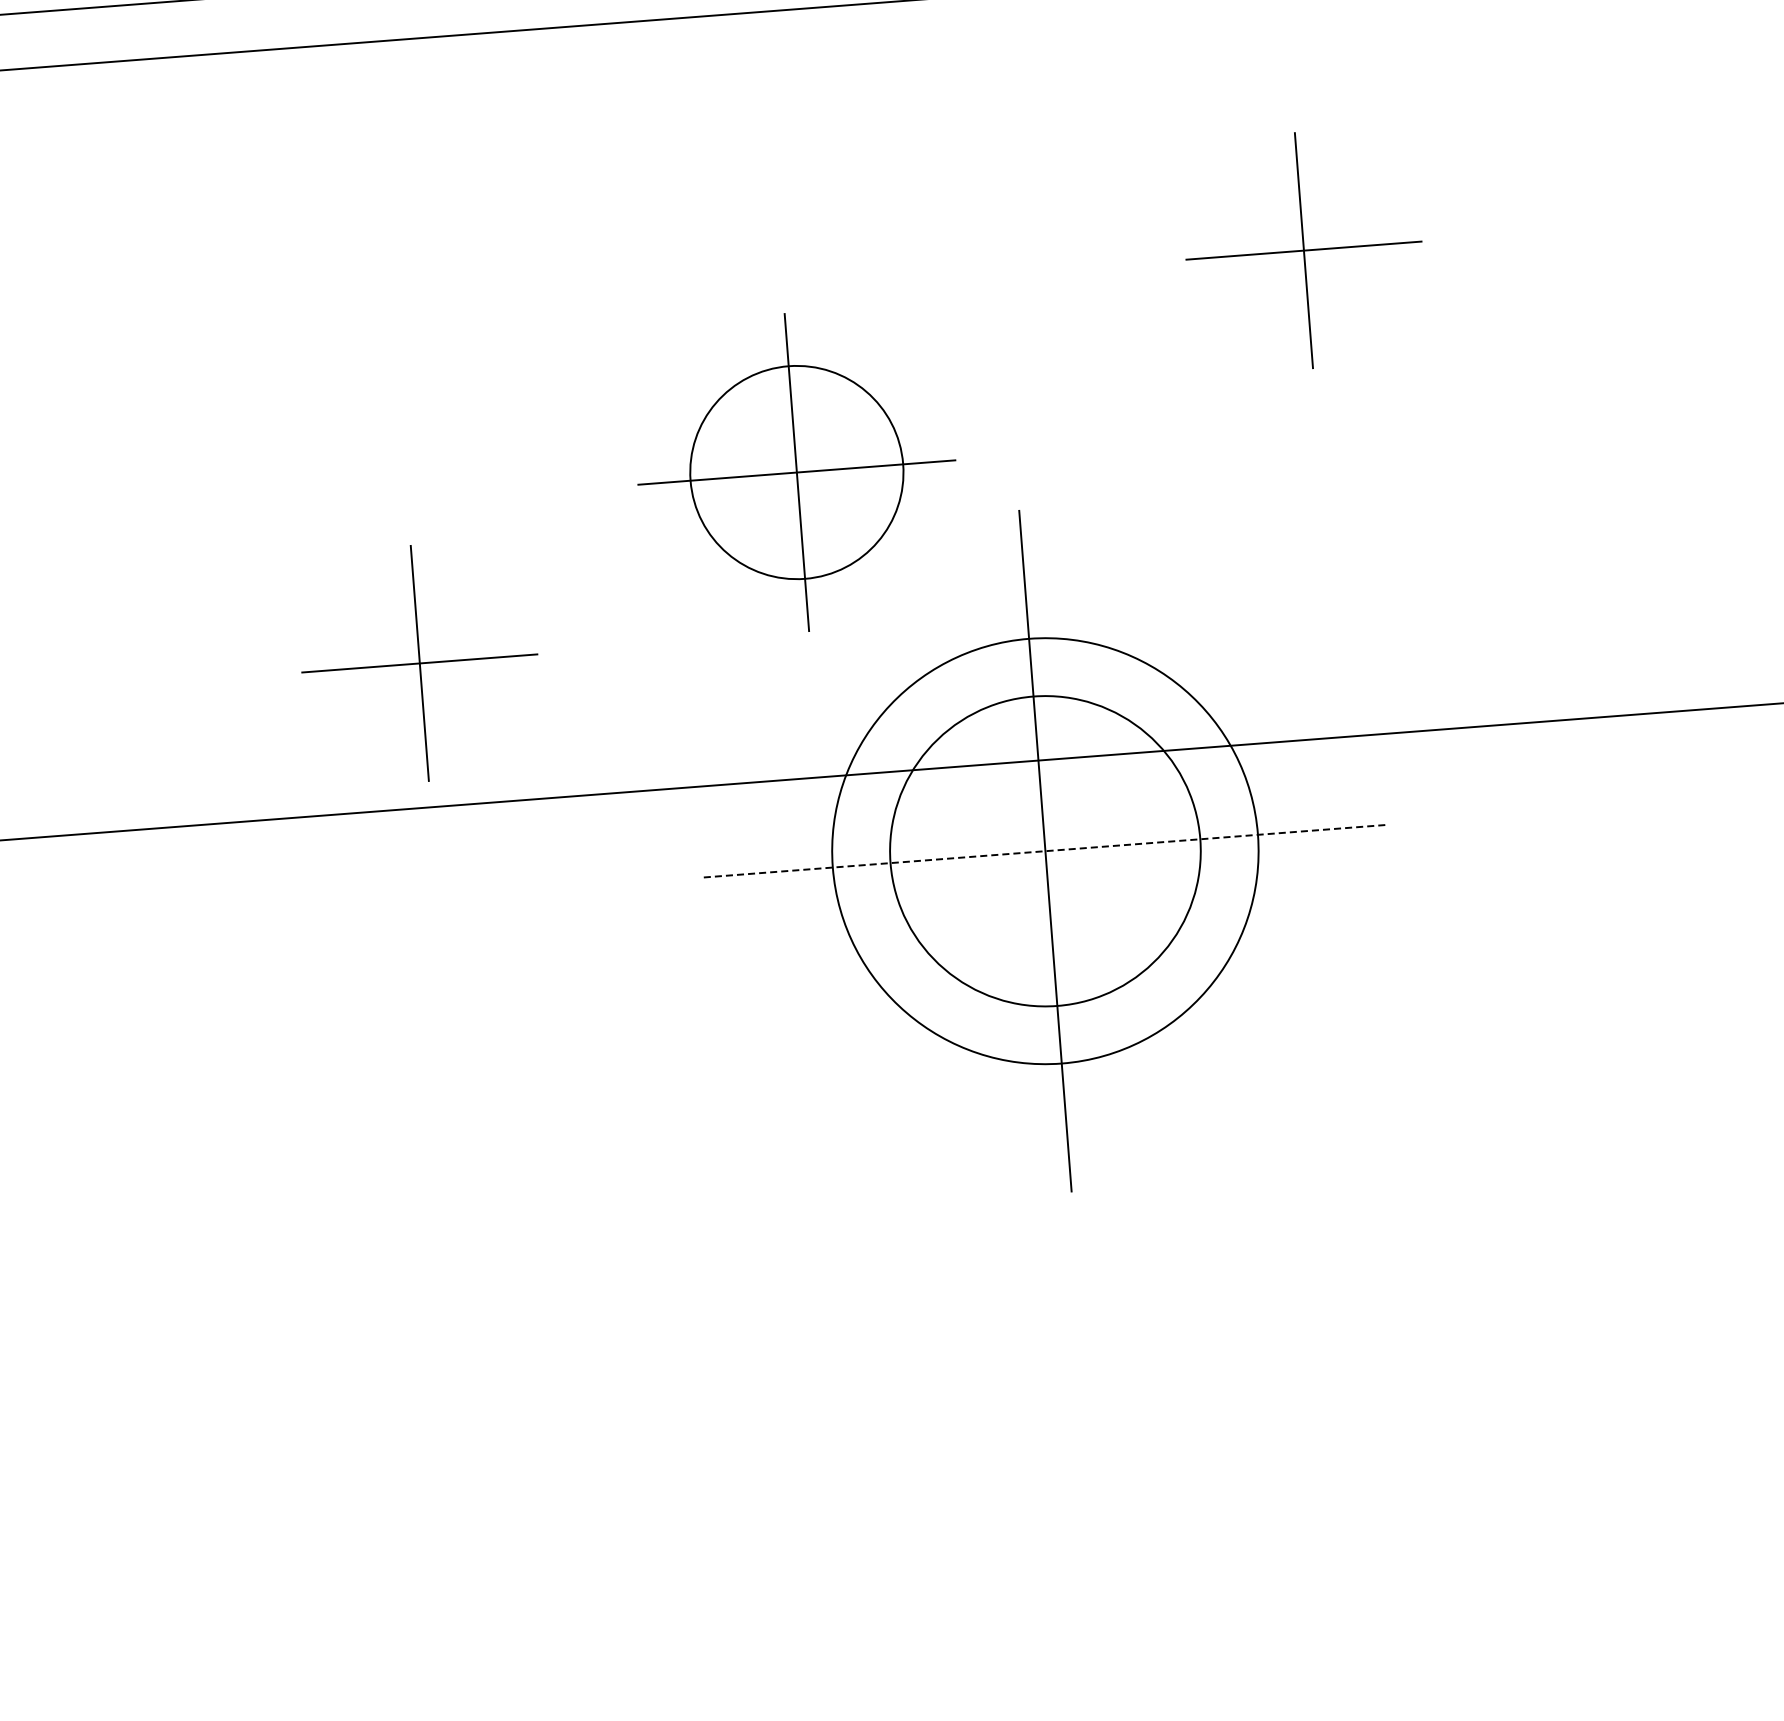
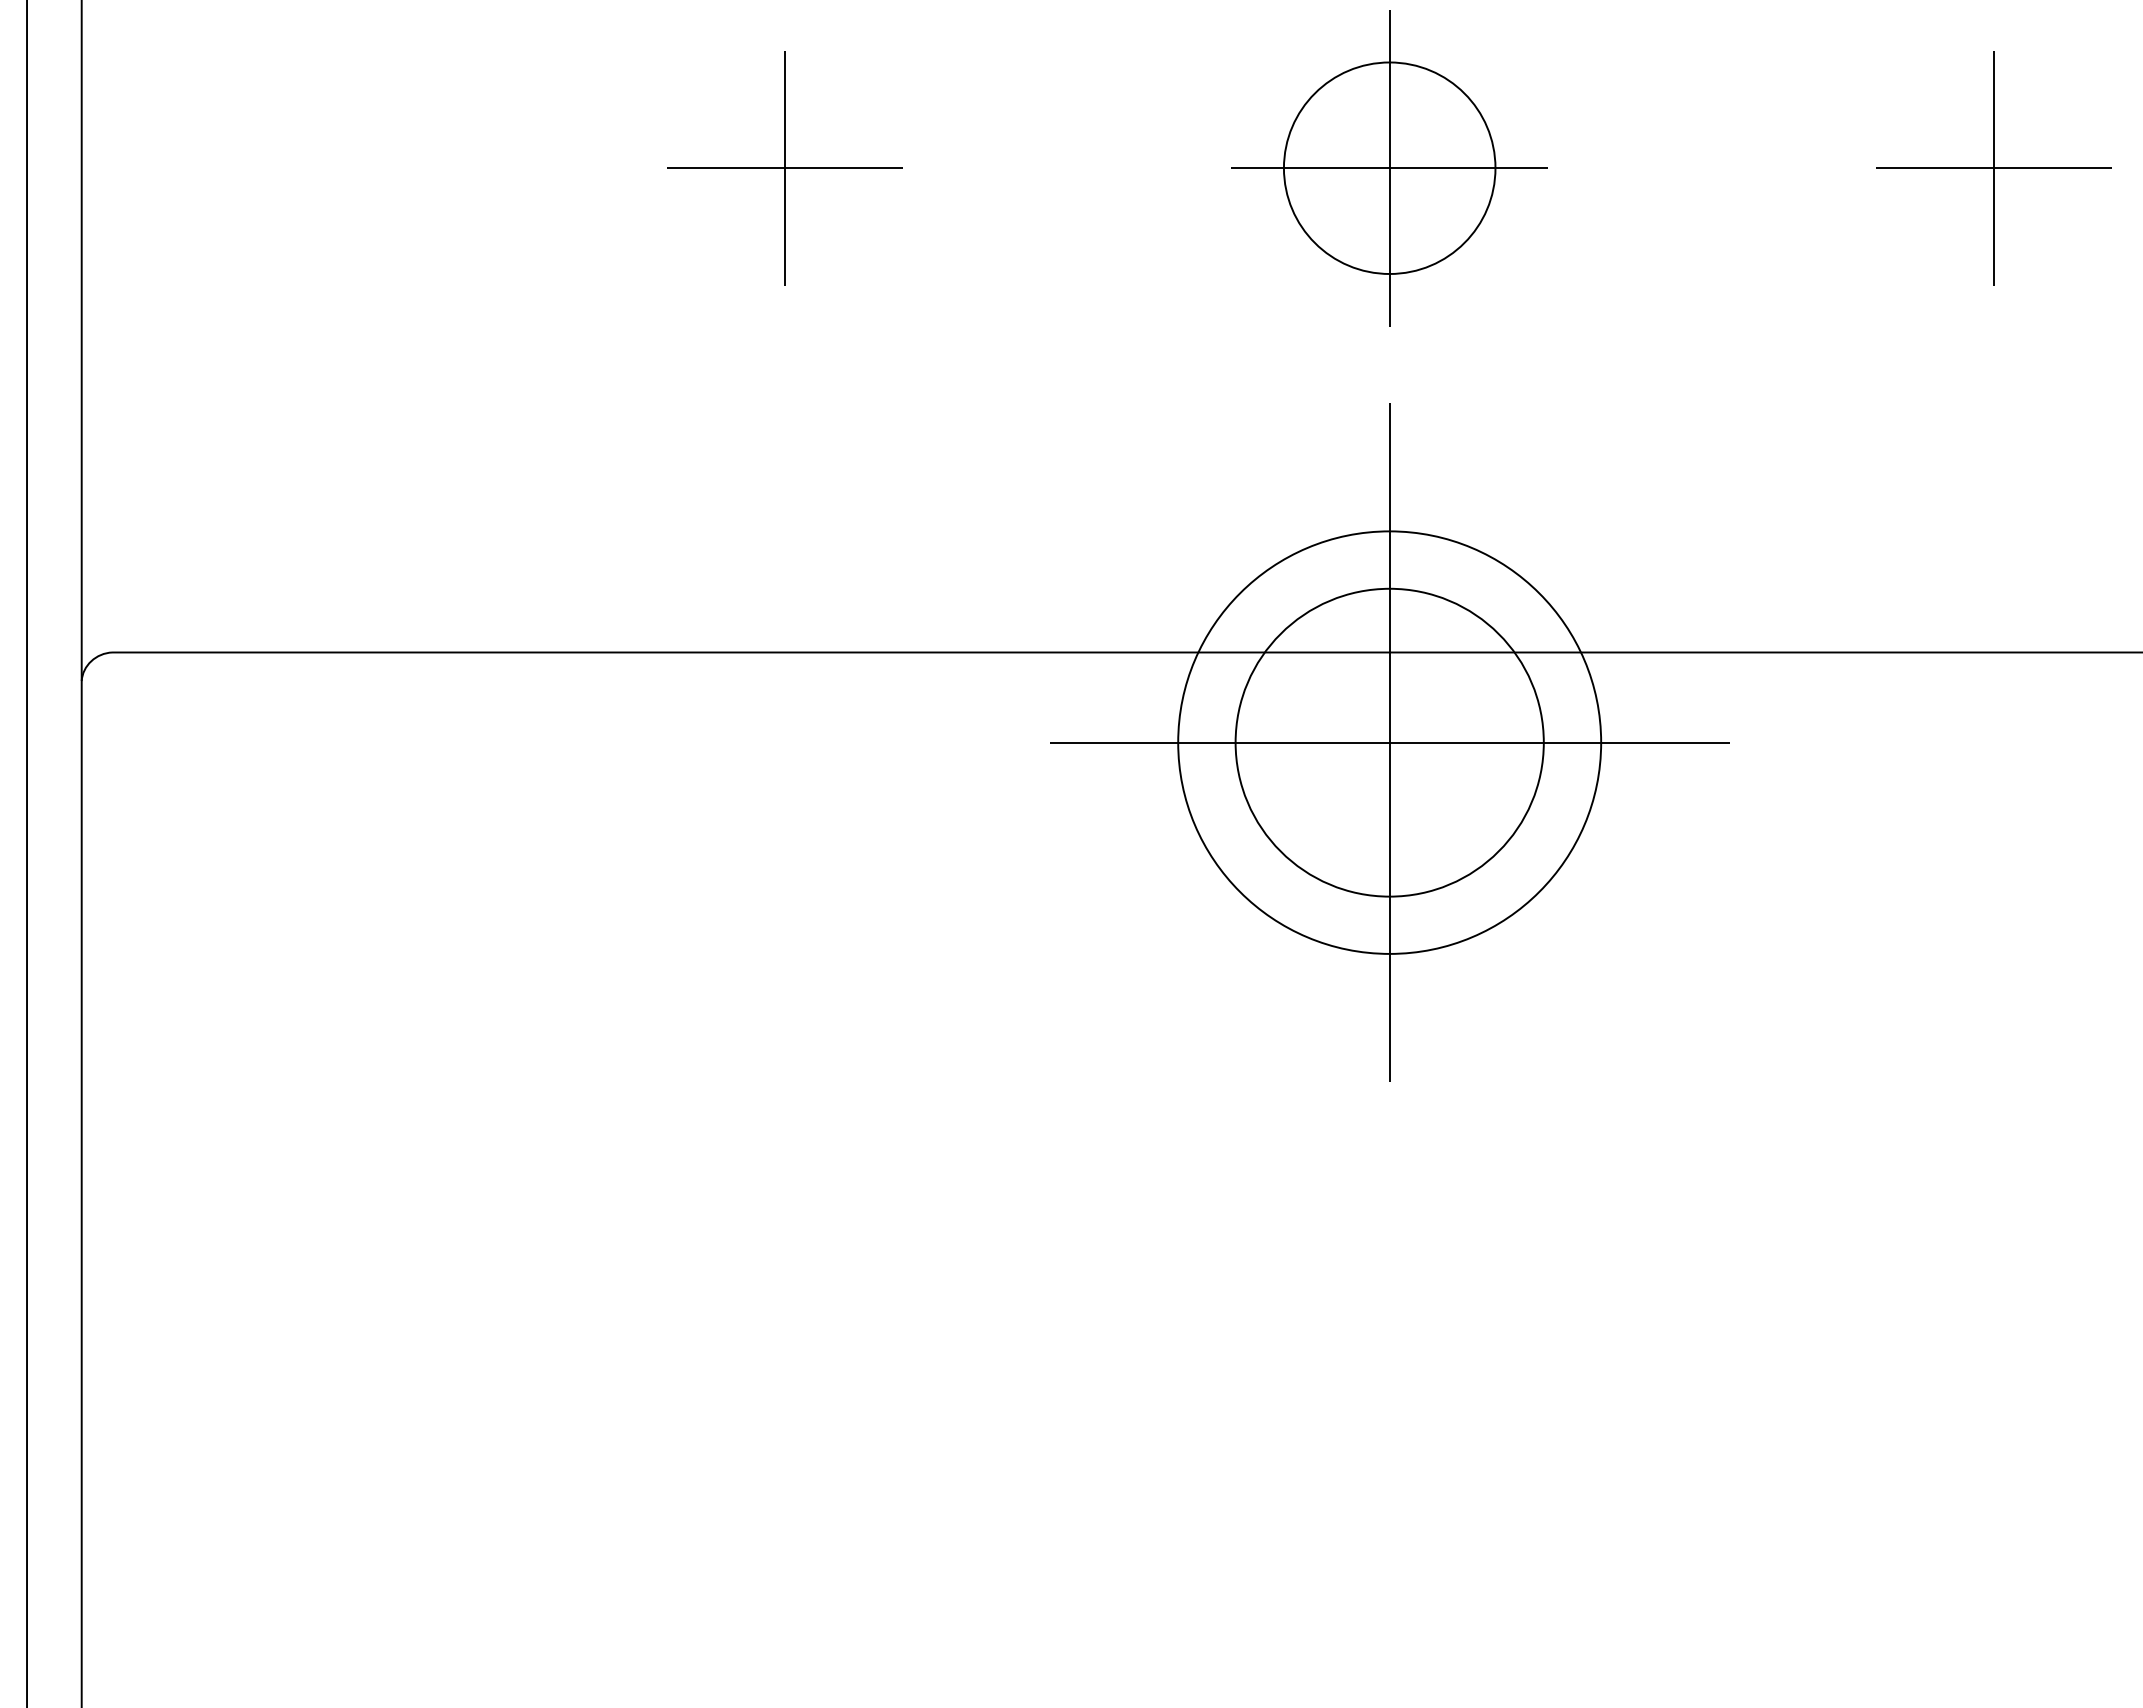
part: (1303, 250) -> (1993, 168), moved
part: (796, 472) -> (1389, 168), moved
part: (419, 663) -> (784, 168), moved
line: (1045, 851) -> (1389, 742), dashed -> solid

